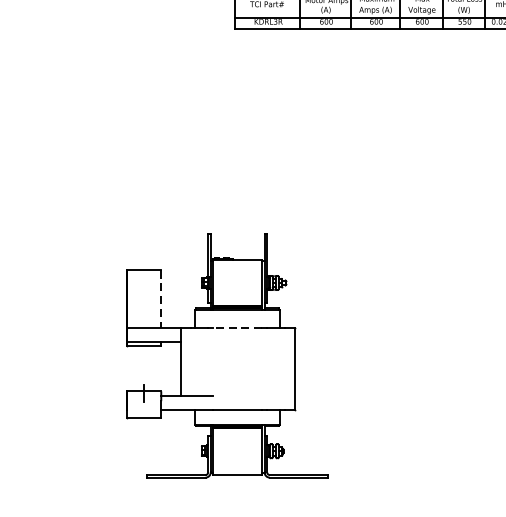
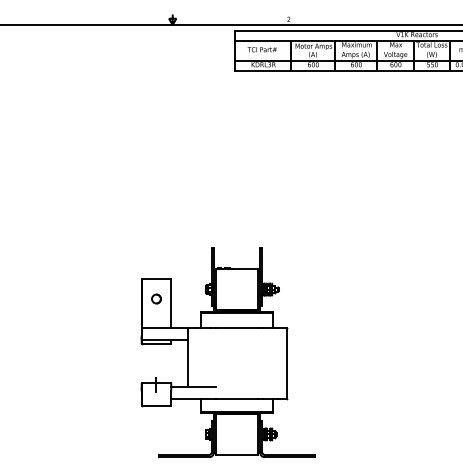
part: (144, 293) -> (156, 298), added
line: (161, 299) -> (171, 303), dashed -> solid
line: (237, 328) -> (236, 328), dashed -> solid

